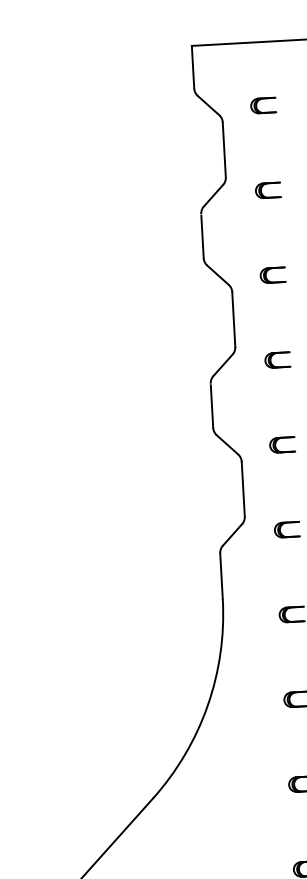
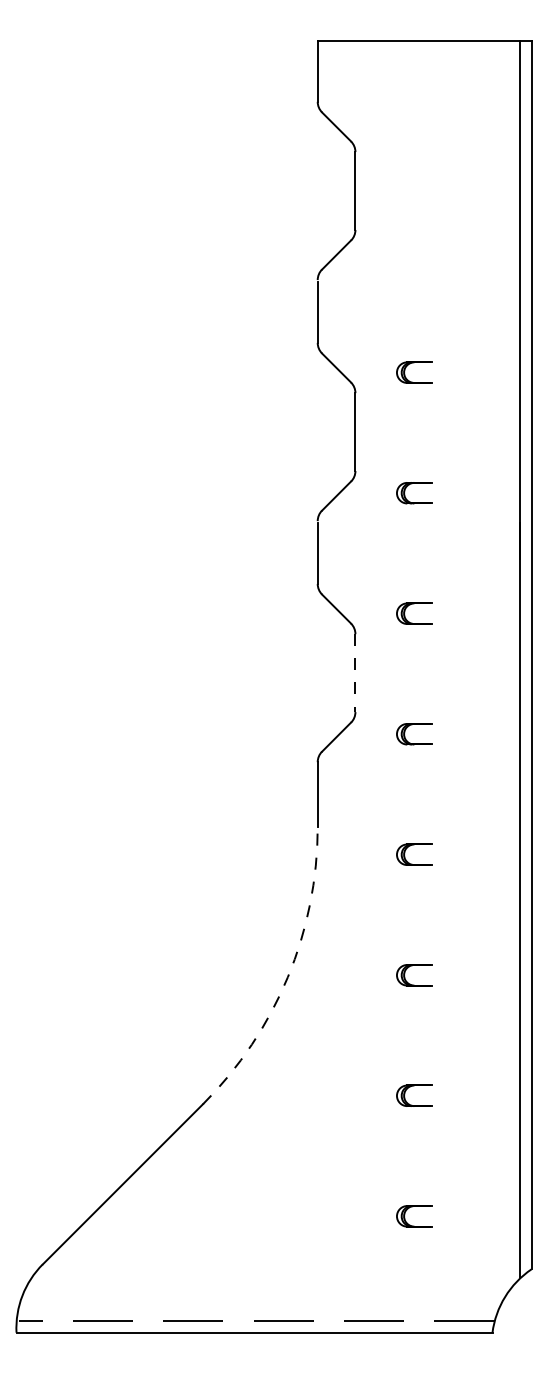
part: (260, 100) -> (410, 123), removed
part: (262, 193) -> (406, 256), removed
line: (243, 489) -> (355, 673), solid -> dashed
arc: (207, 706) -> (287, 977), solid -> dashed

